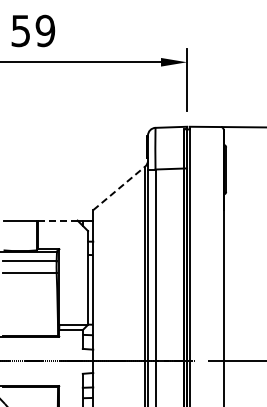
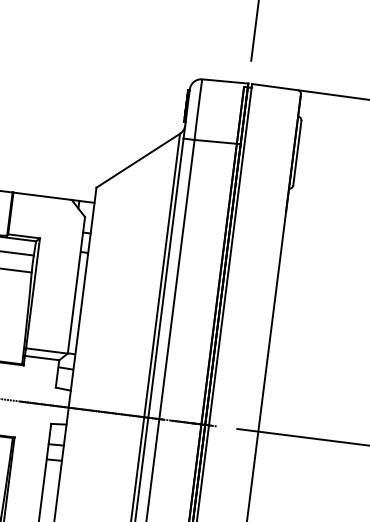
line: (119, 188) -> (138, 160), dashed -> solid
line: (58, 220) -> (44, 196), dashed -> solid

